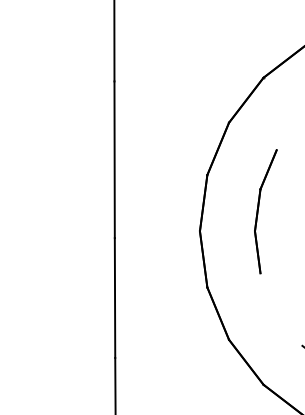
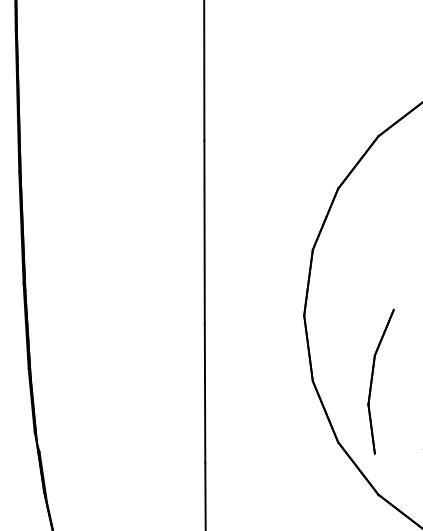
part: (258, 211) -> (372, 381), moved

